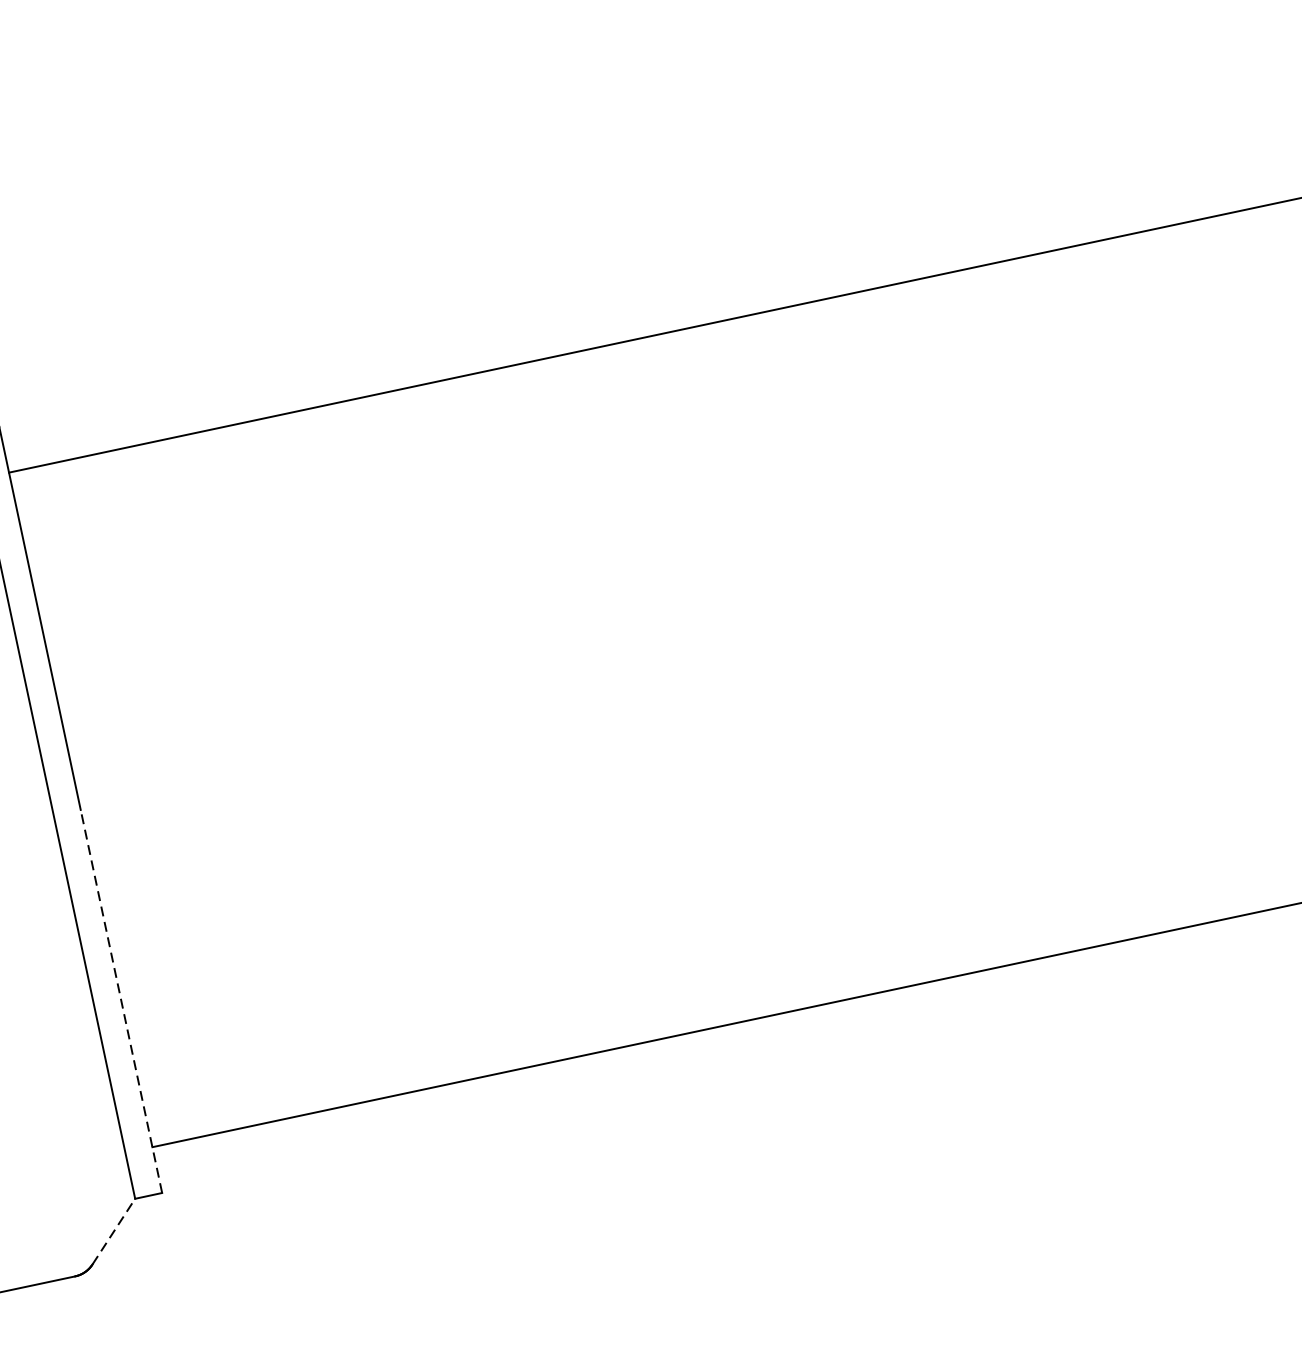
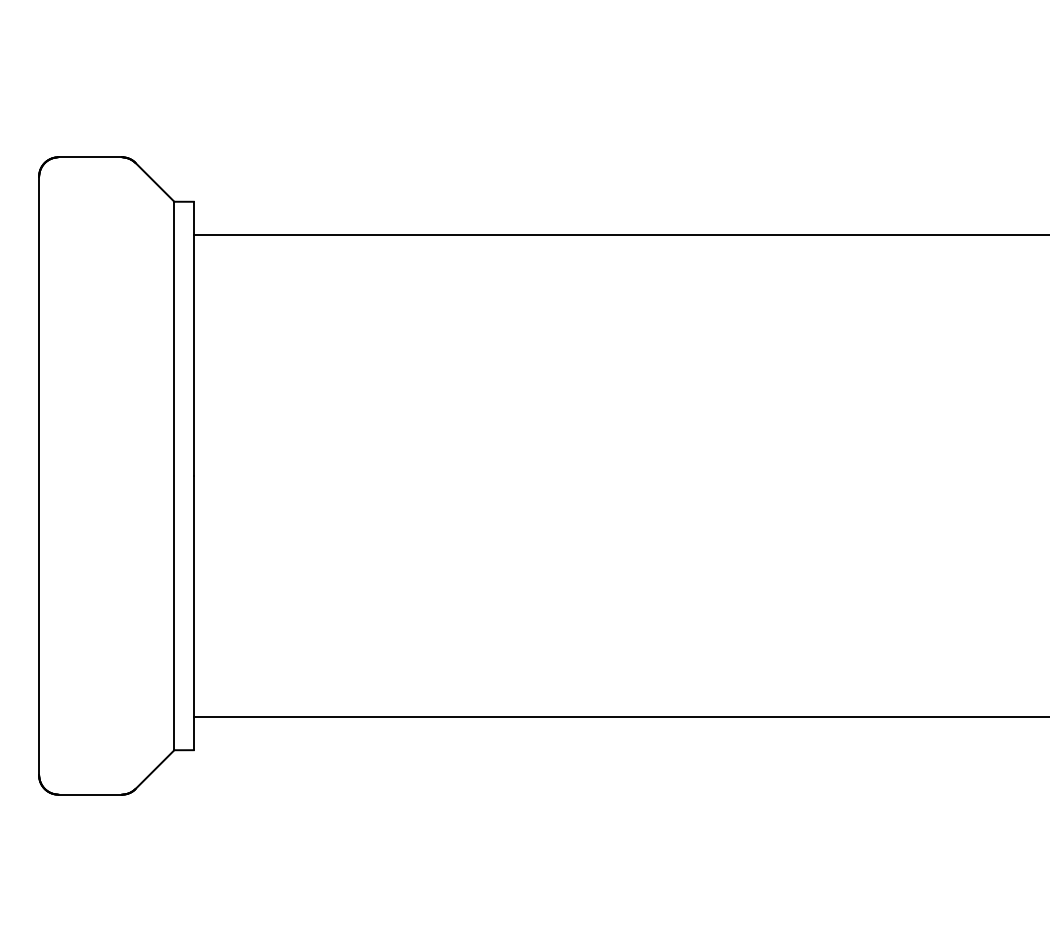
line: (121, 1000) -> (193, 612), dashed -> solid
line: (114, 1231) -> (155, 769), dashed -> solid

